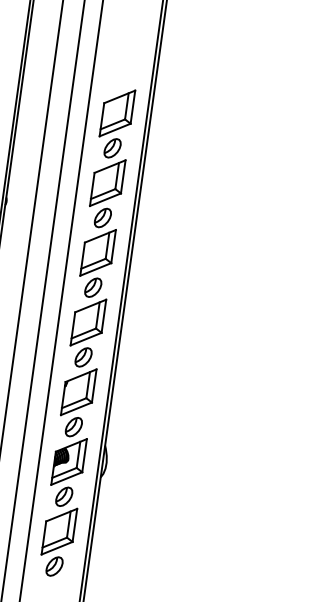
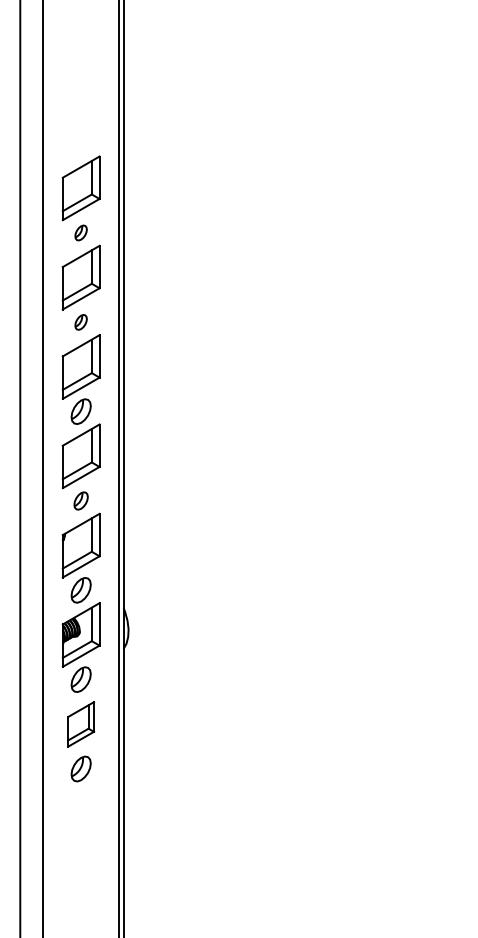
part: (112, 147) -> (80, 232), size x0.6
part: (102, 218) -> (80, 322), size x0.6
part: (83, 356) -> (80, 500), size x0.7
part: (58, 531) -> (80, 724), size x0.7

